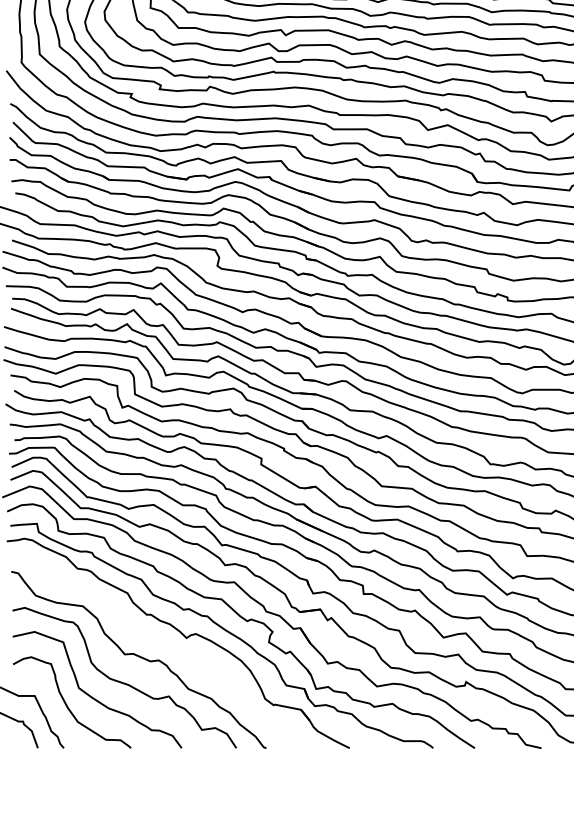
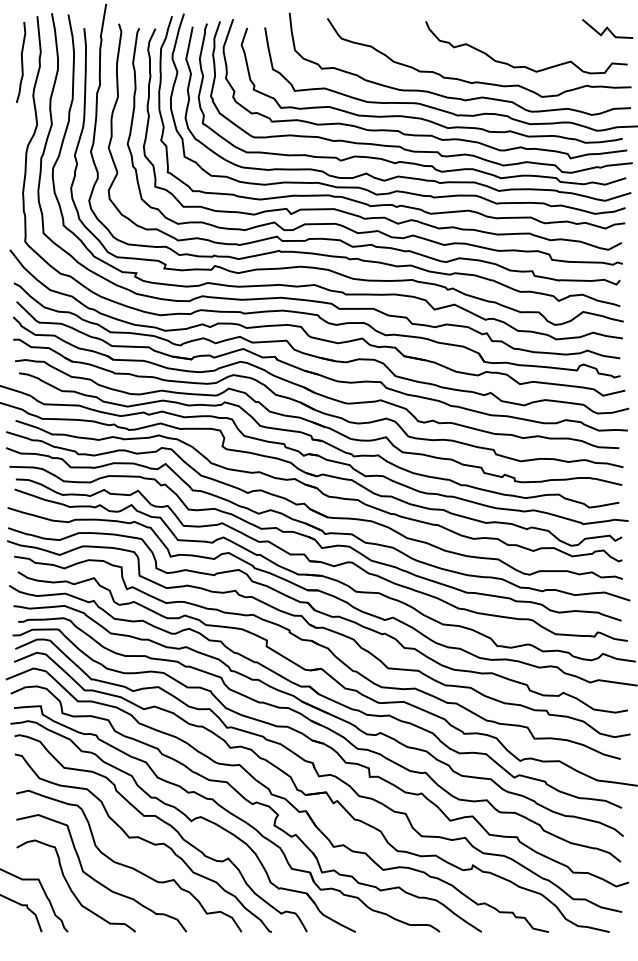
curve: (161, 641) -> (166, 824), added

